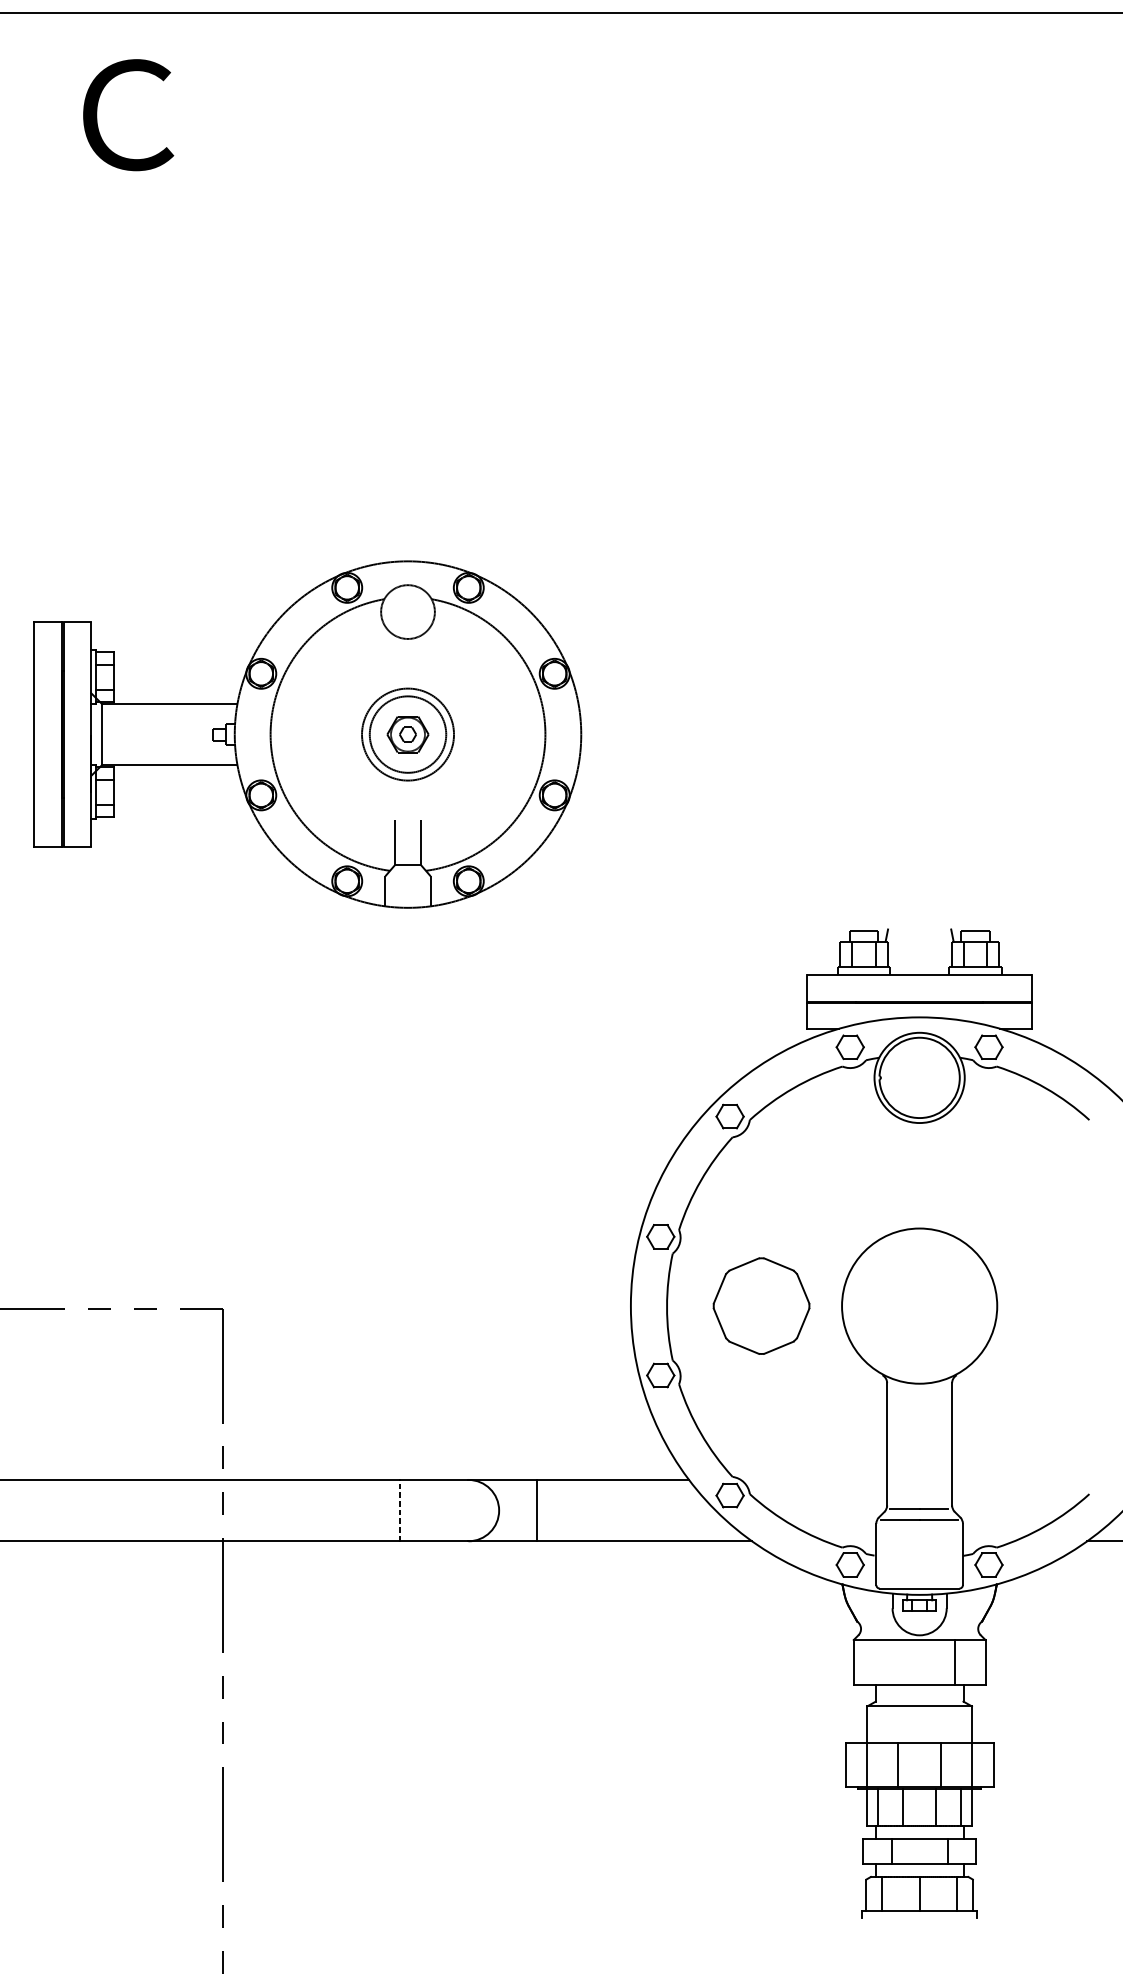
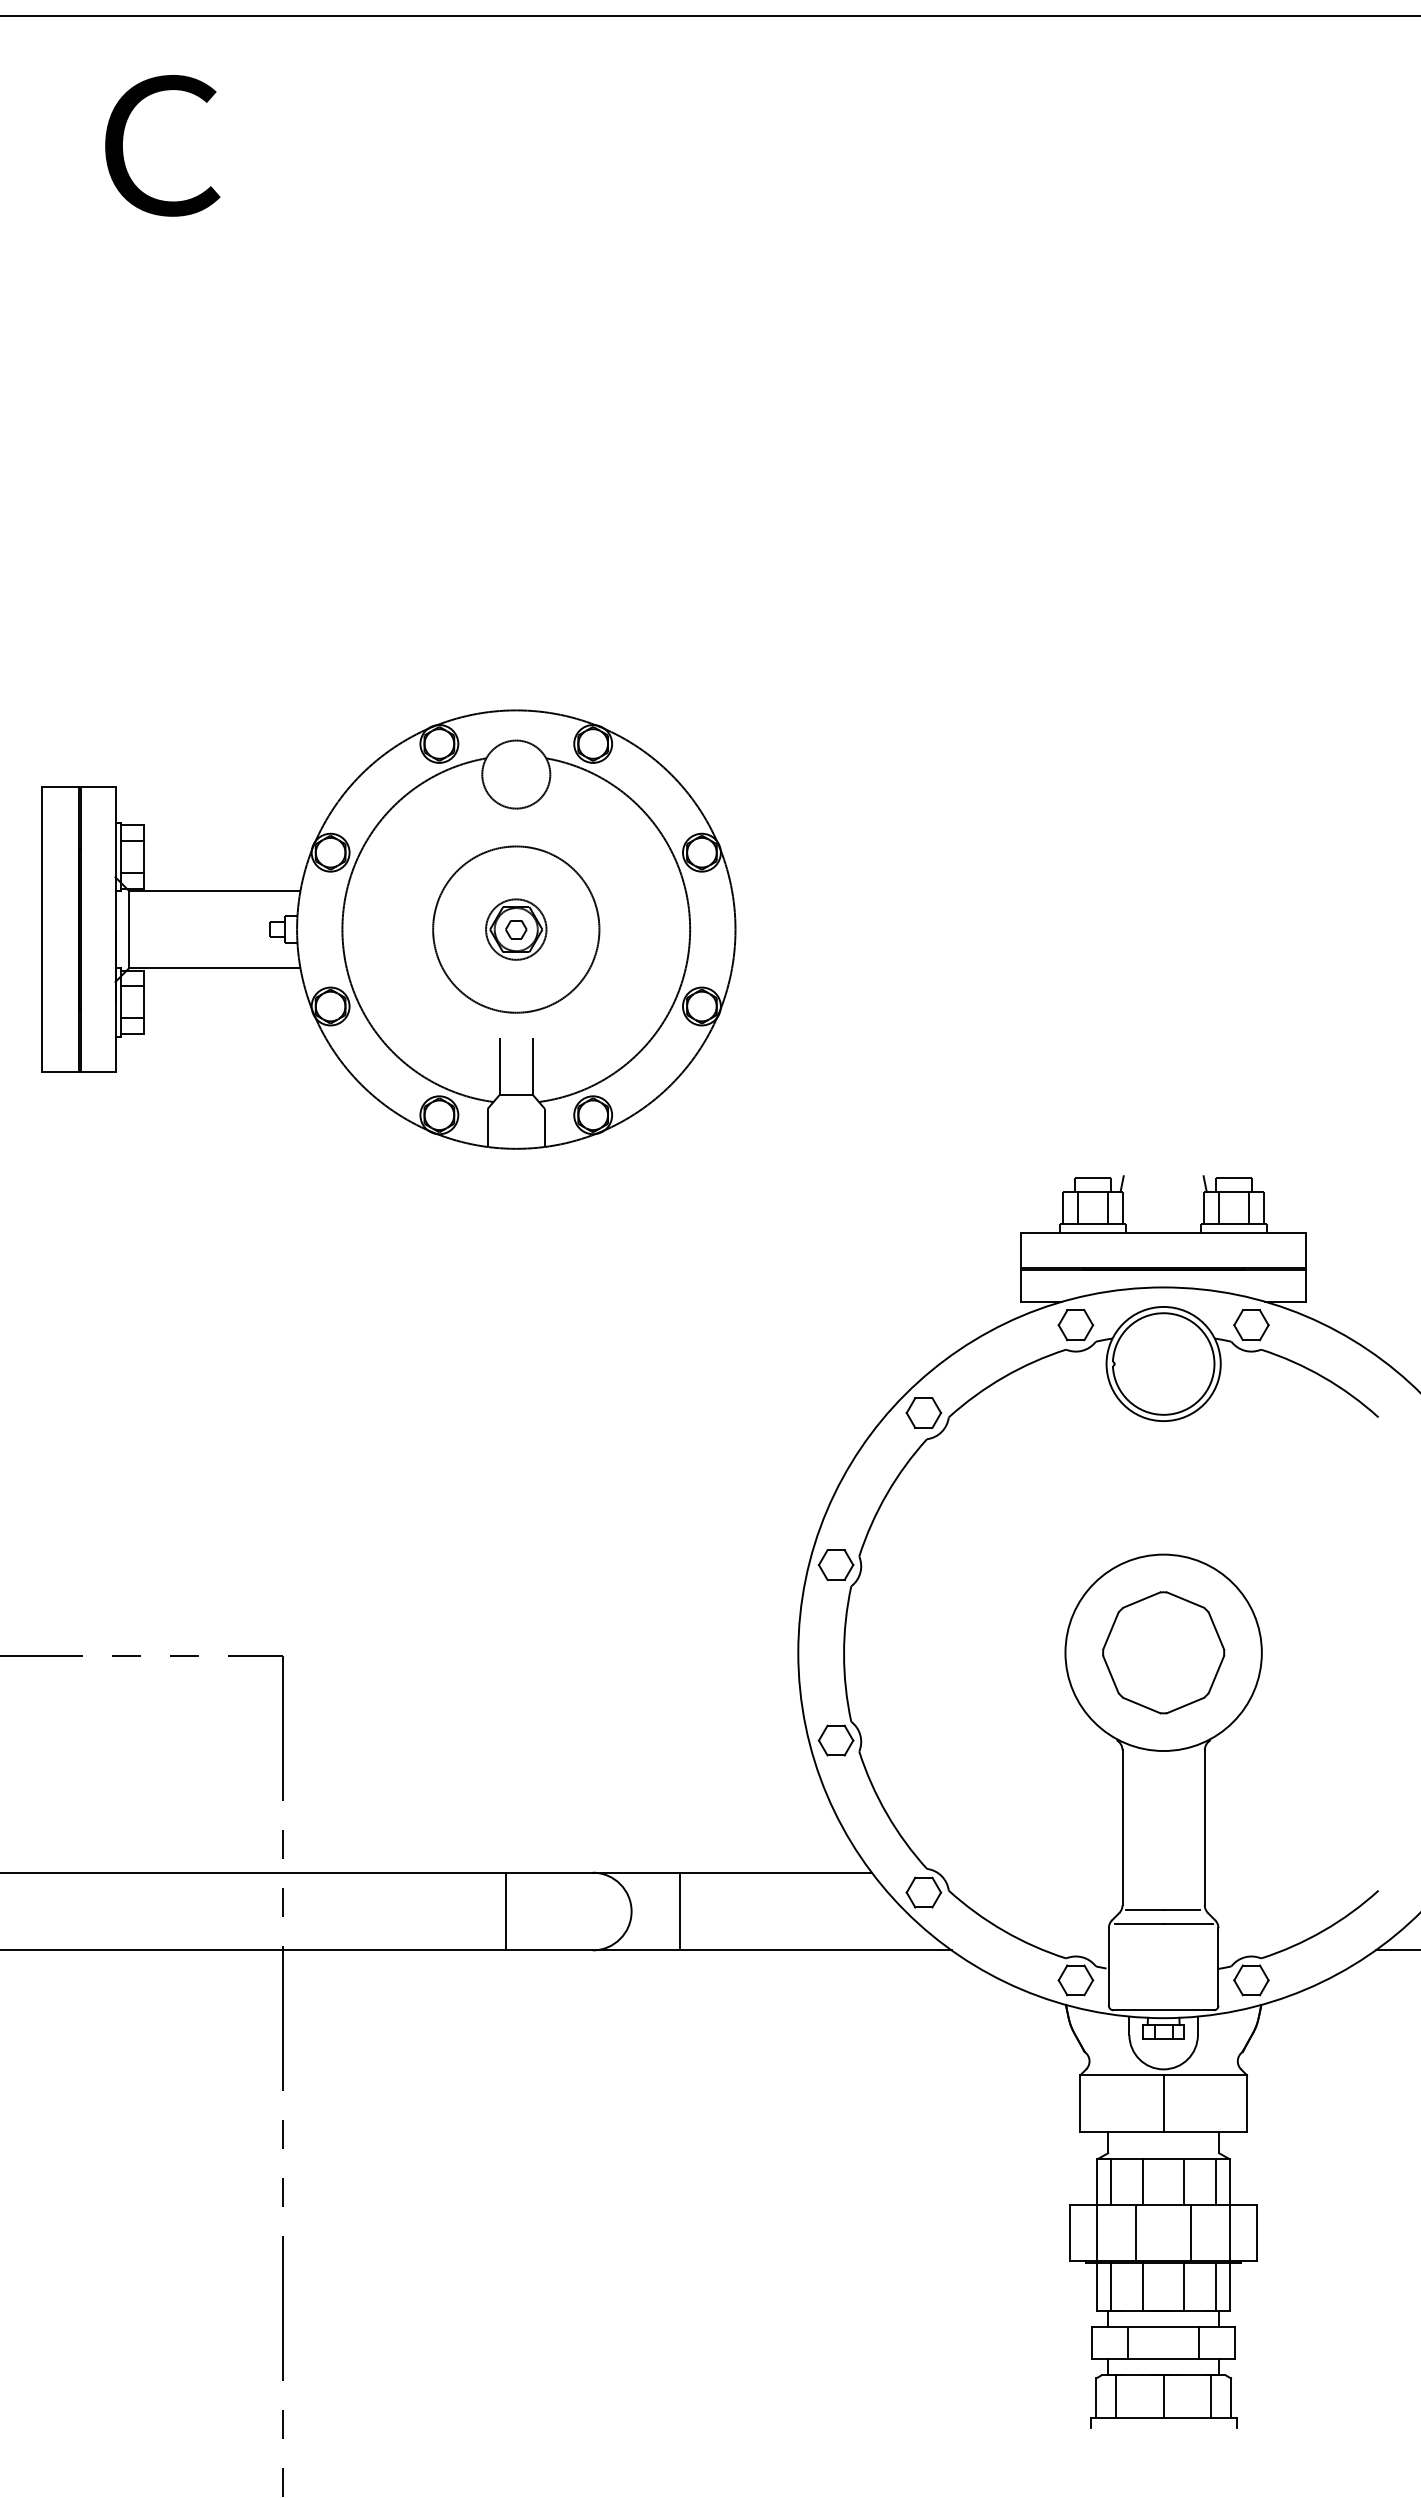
circle: (408, 734) -> (516, 929), size x0.62
circle: (408, 734) -> (516, 929), size x1.43
part: (761, 1305) -> (1163, 1652), moved
line: (399, 1510) -> (505, 1911), dashed -> solid
line: (955, 1662) -> (1163, 2103), moved
line: (878, 1724) -> (1111, 2182), added
line: (903, 1724) -> (1143, 2182), added
line: (936, 1724) -> (1184, 2182), added
line: (961, 1724) -> (1216, 2182), added

